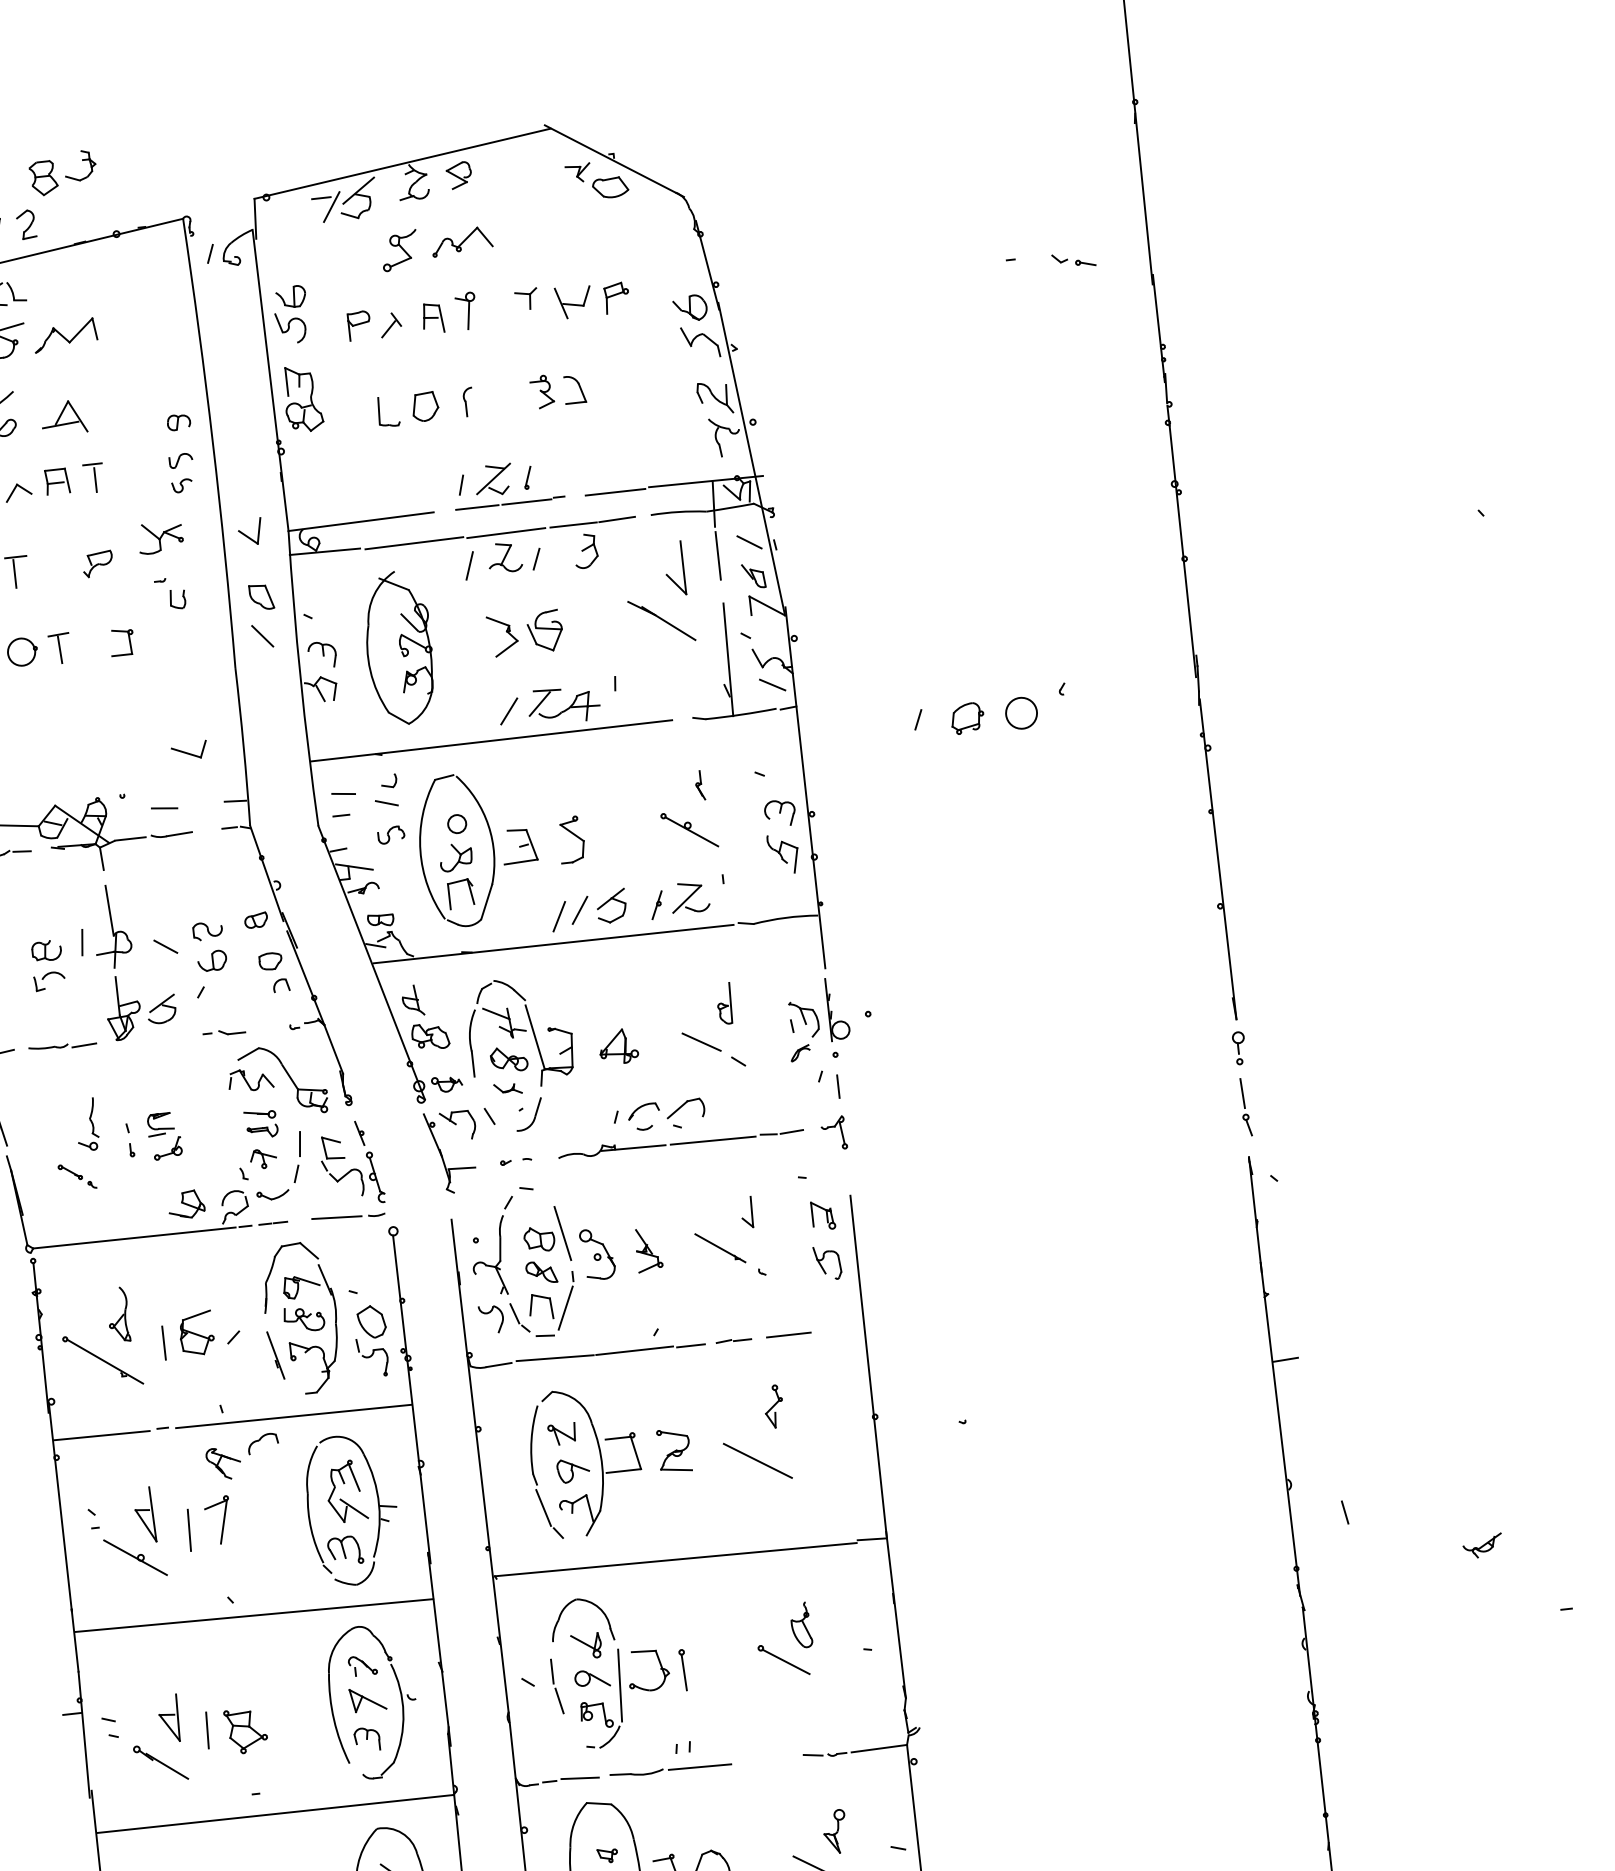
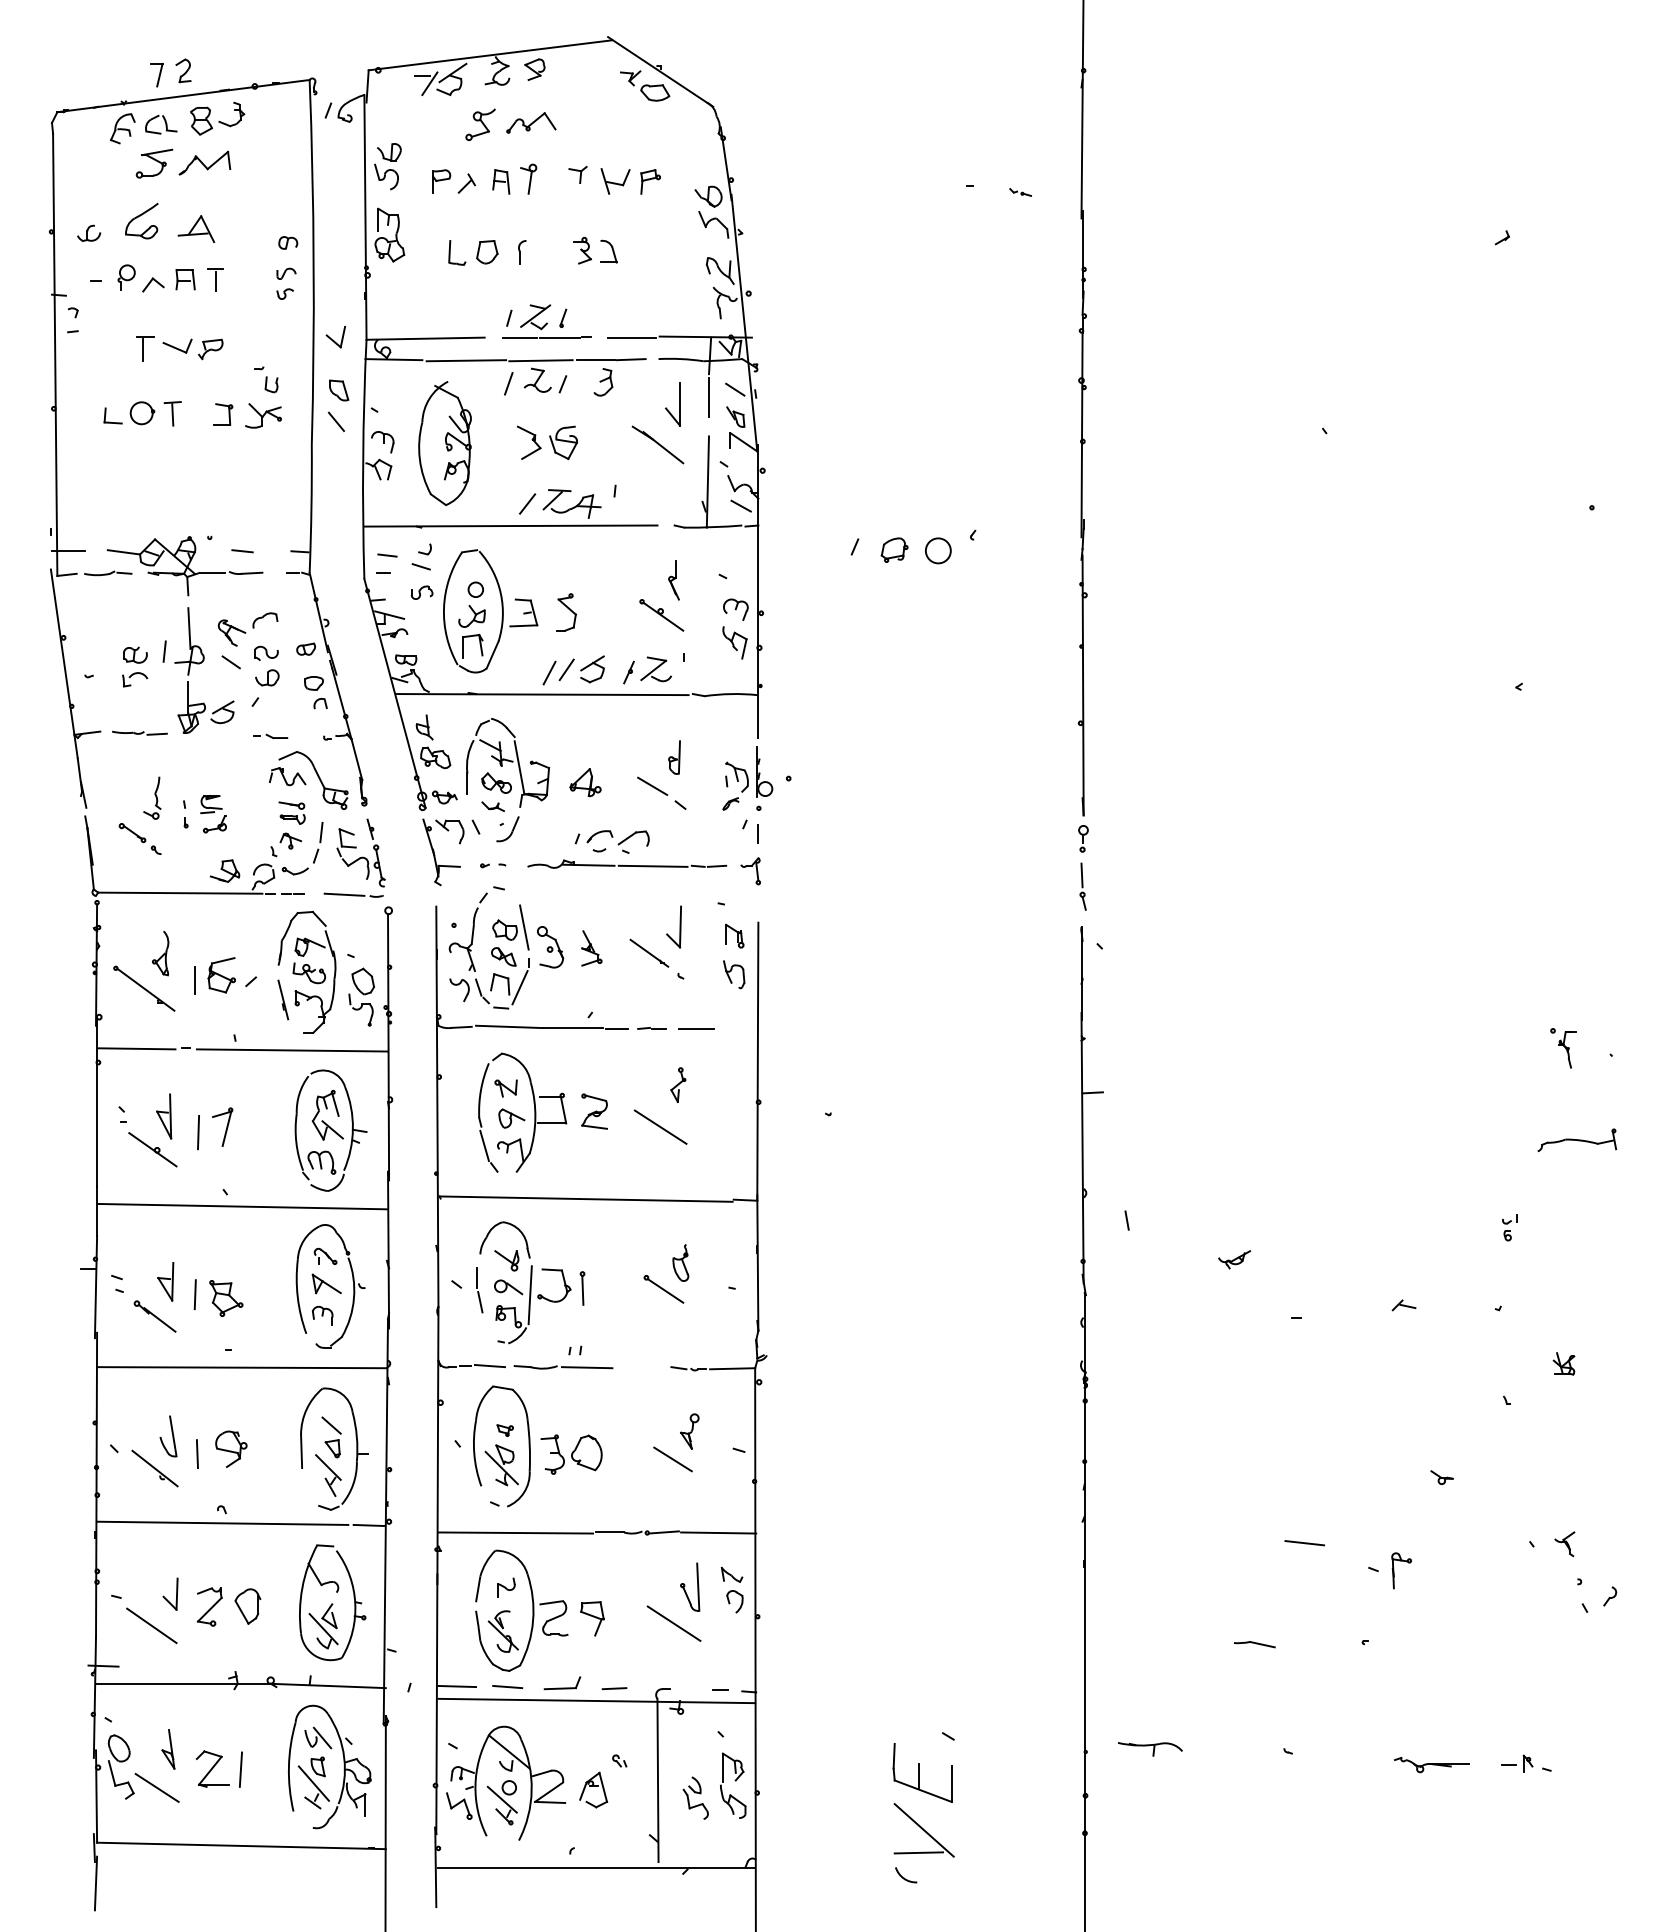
part: (63, 172) -> (217, 118), moved
part: (1074, 260) -> (1020, 192), size x0.62
part: (160, 537) -> (263, 415), moved
part: (189, 749) -> (177, 345), moved
part: (699, 785) -> (673, 580), size x1.67
part: (76, 1176) -> (139, 838), size x1.43
part: (746, 1211) -> (673, 926), size x1.67
part: (242, 1457) -> (247, 629), moved

